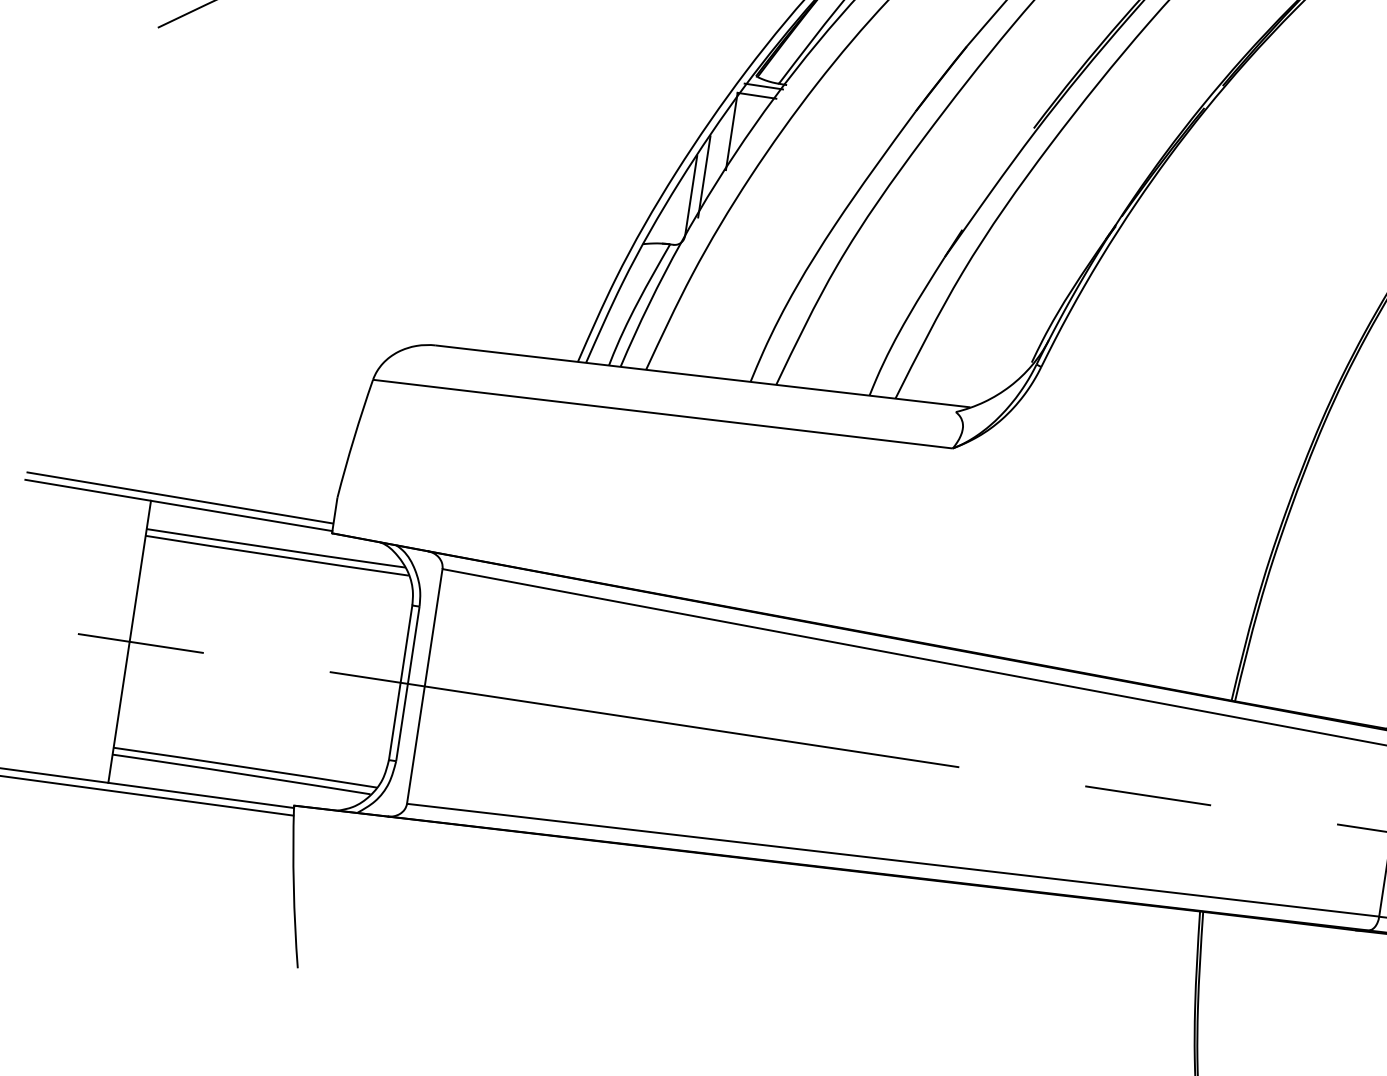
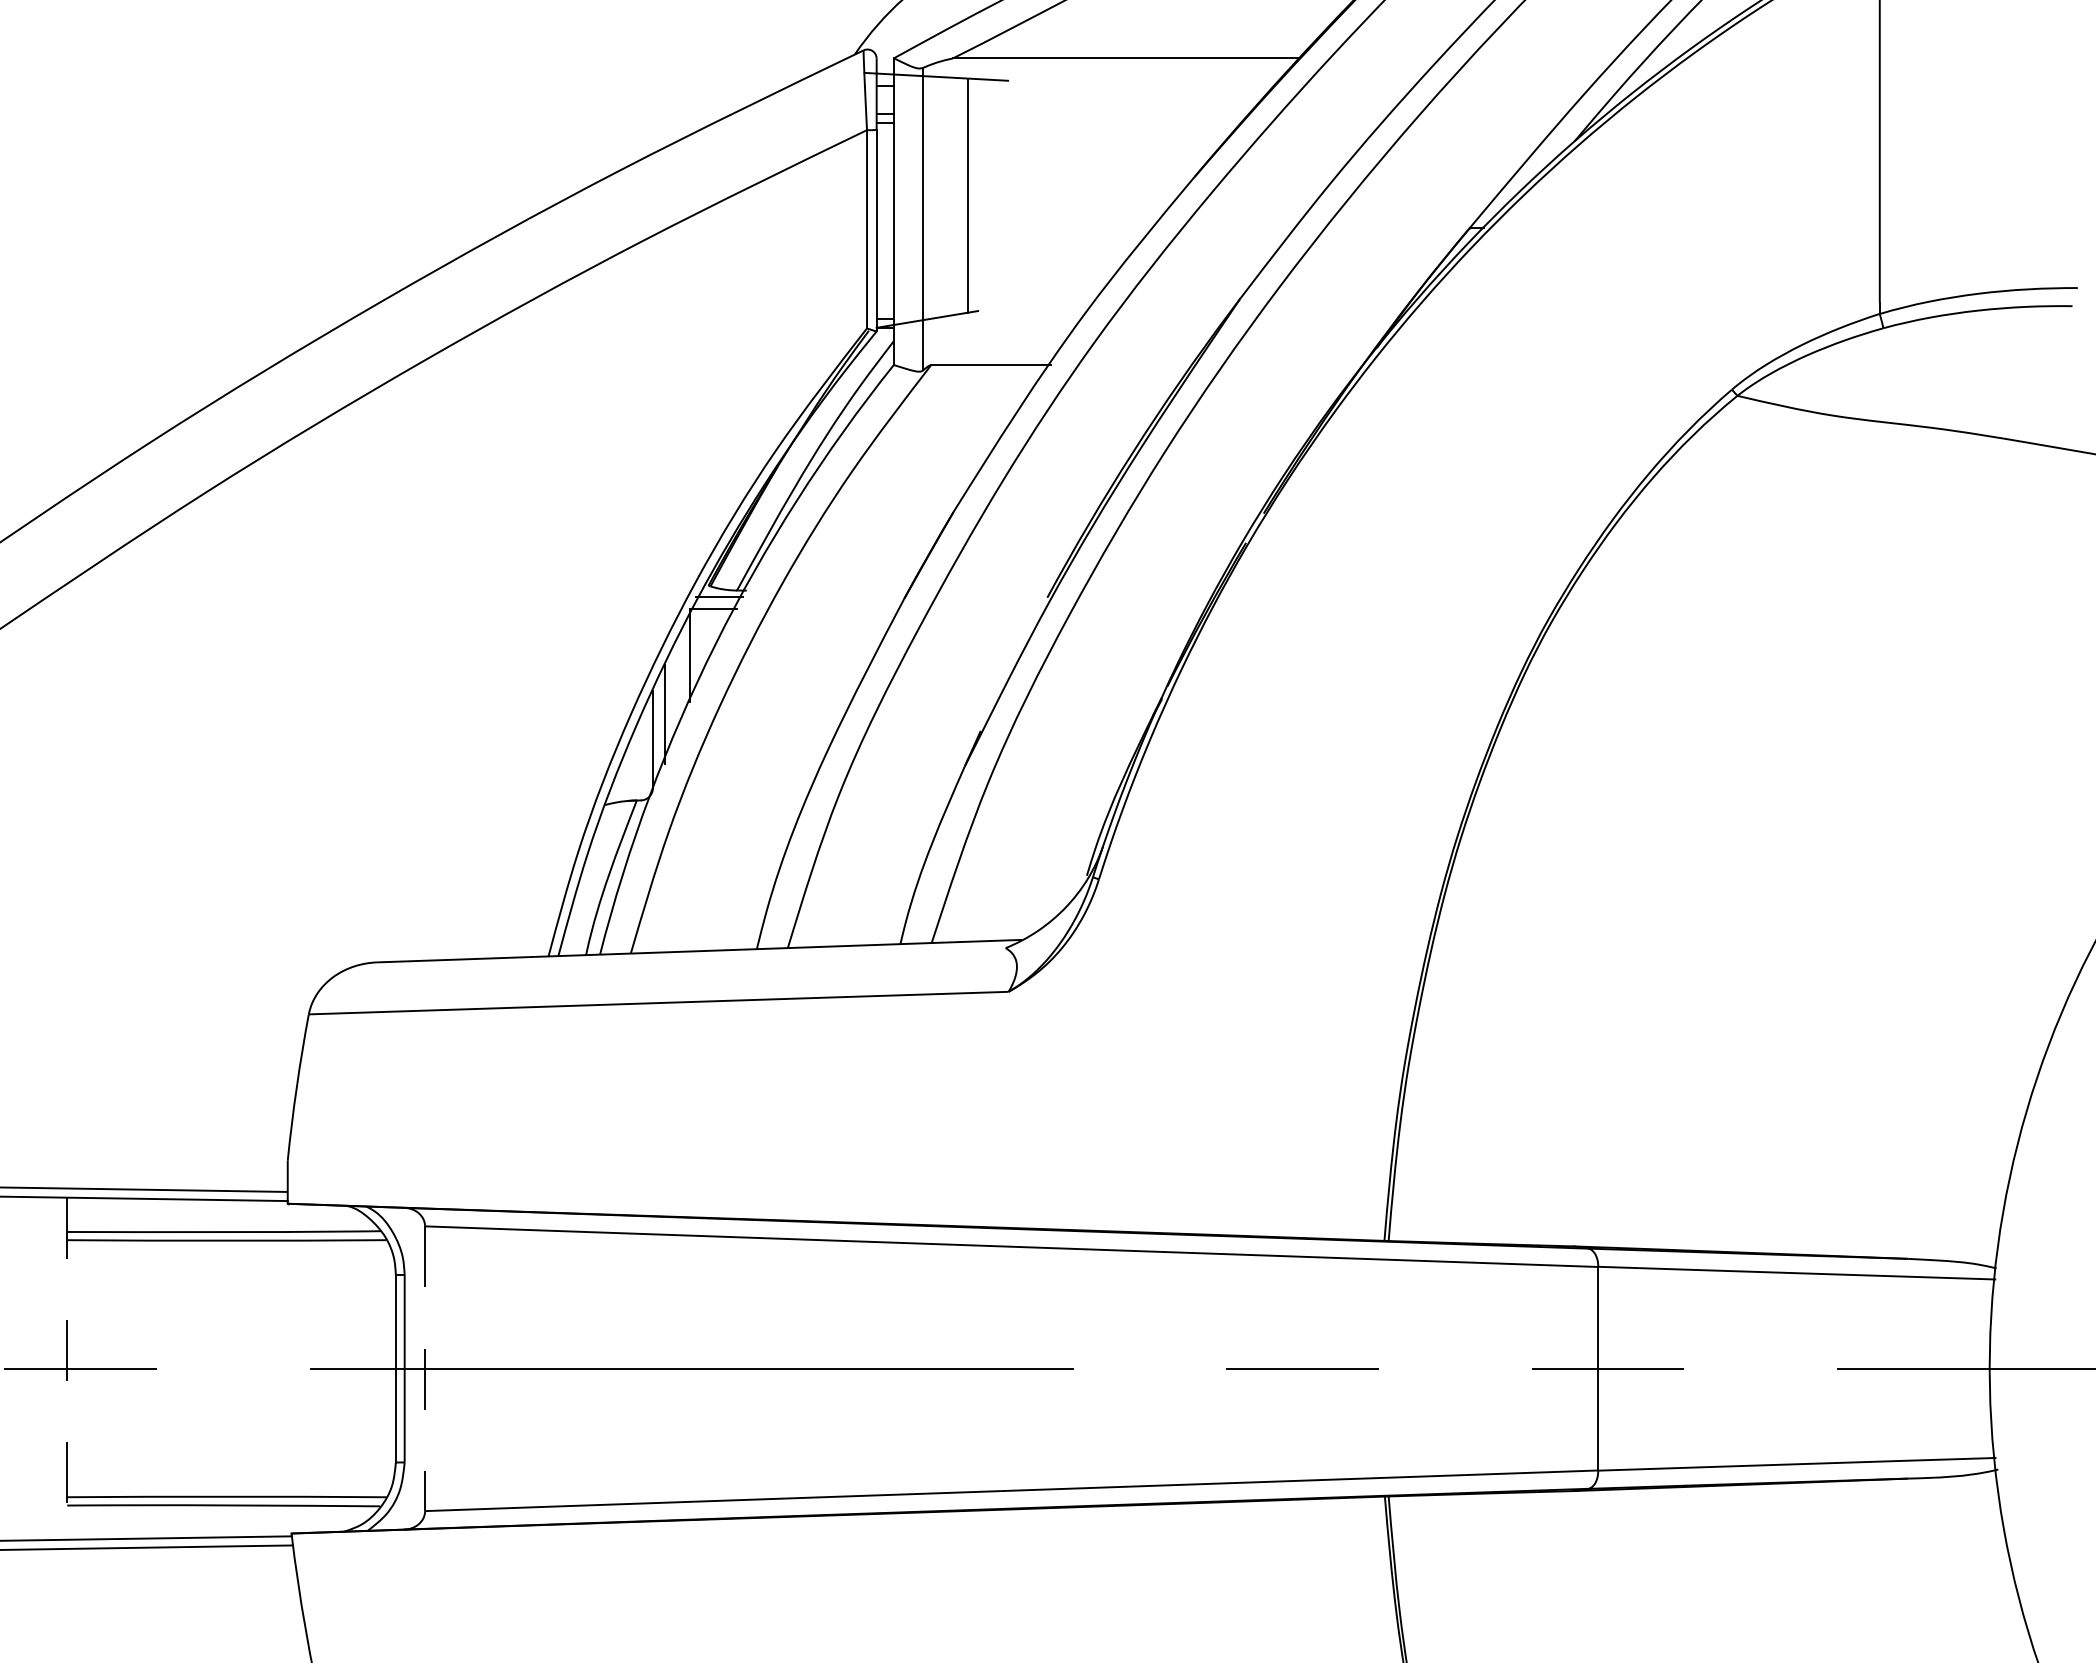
line: (129, 642) -> (67, 1369), solid -> dashed
line: (424, 687) -> (425, 1369), solid -> dashed

